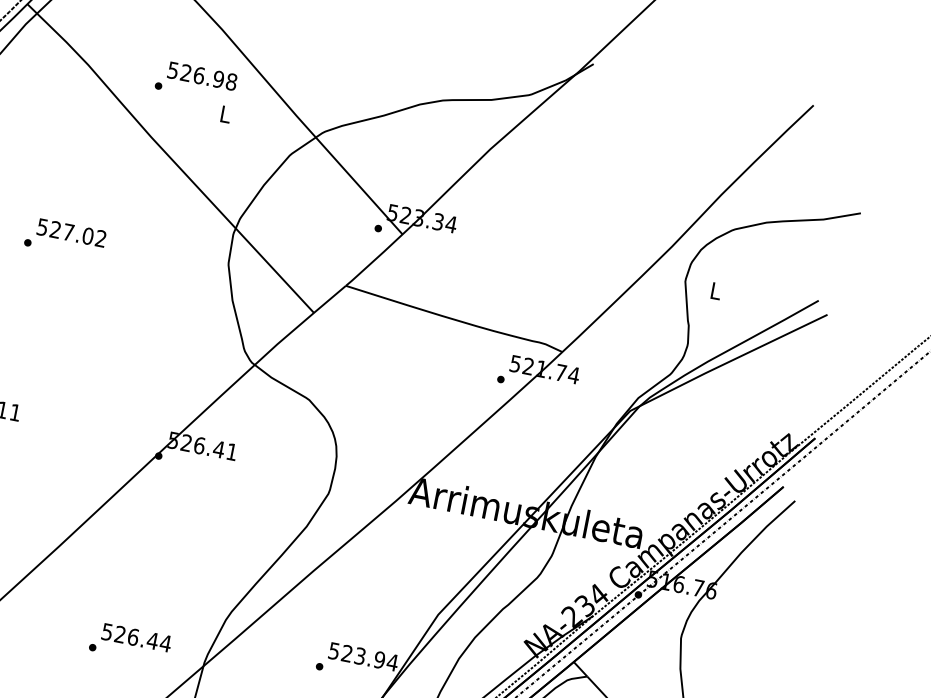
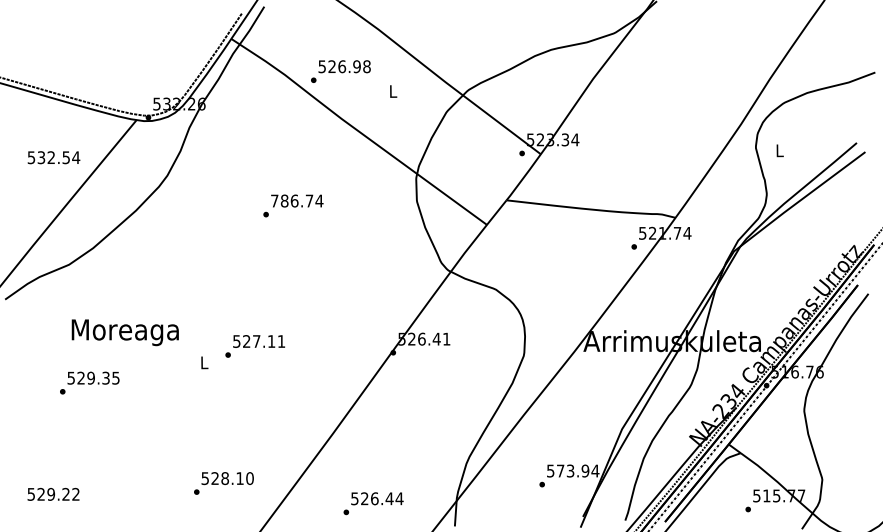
text: (195, 81) -> (340, 71), moved
text: (72, 232) -> (297, 200), 527.02 -> 786.74
text: (130, 643) -> (373, 503), moved
text: (347, 652) -> (560, 470), 523.94 -> 573.94

